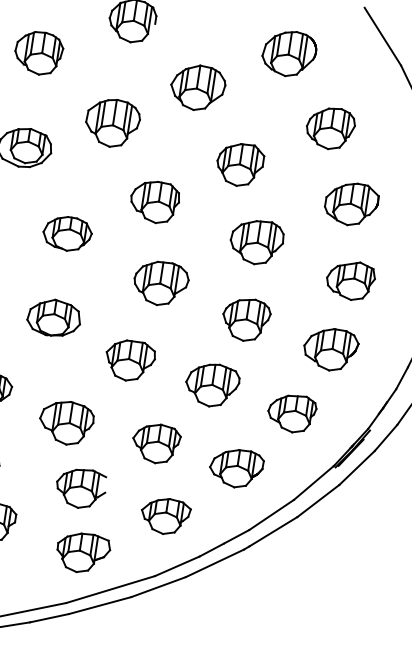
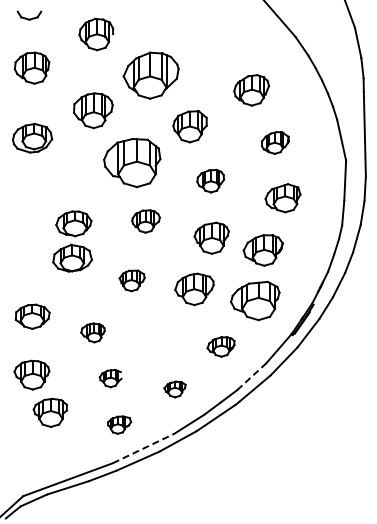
part: (289, 53) -> (213, 40), removed
part: (197, 87) -> (150, 75), size x1.4
part: (154, 202) -> (132, 163), size x1.6
part: (352, 203) -> (275, 142), size x0.7
part: (67, 233) -> (73, 223), moved
part: (256, 242) -> (210, 181), size x0.7
part: (160, 283) -> (145, 221), size x0.7
part: (329, 349) -> (262, 250), moved
part: (129, 360) -> (131, 280), size x0.7
part: (291, 412) -> (254, 300), size x1.4
part: (65, 422) -> (92, 332), size x0.6
part: (156, 443) -> (160, 337), removed
part: (235, 467) -> (220, 346), size x0.7
part: (80, 488) -> (110, 378), size x0.6
line: (271, 514) -> (251, 376), solid -> dashed
part: (164, 516) -> (174, 389), size x0.6
part: (83, 552) -> (119, 424), size x0.6
line: (110, 589) -> (143, 448), solid -> dashed

